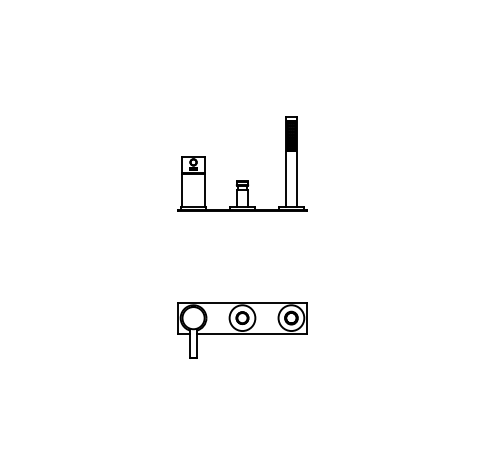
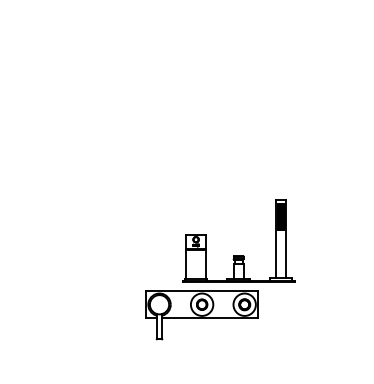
part: (242, 180) -> (238, 255), moved

